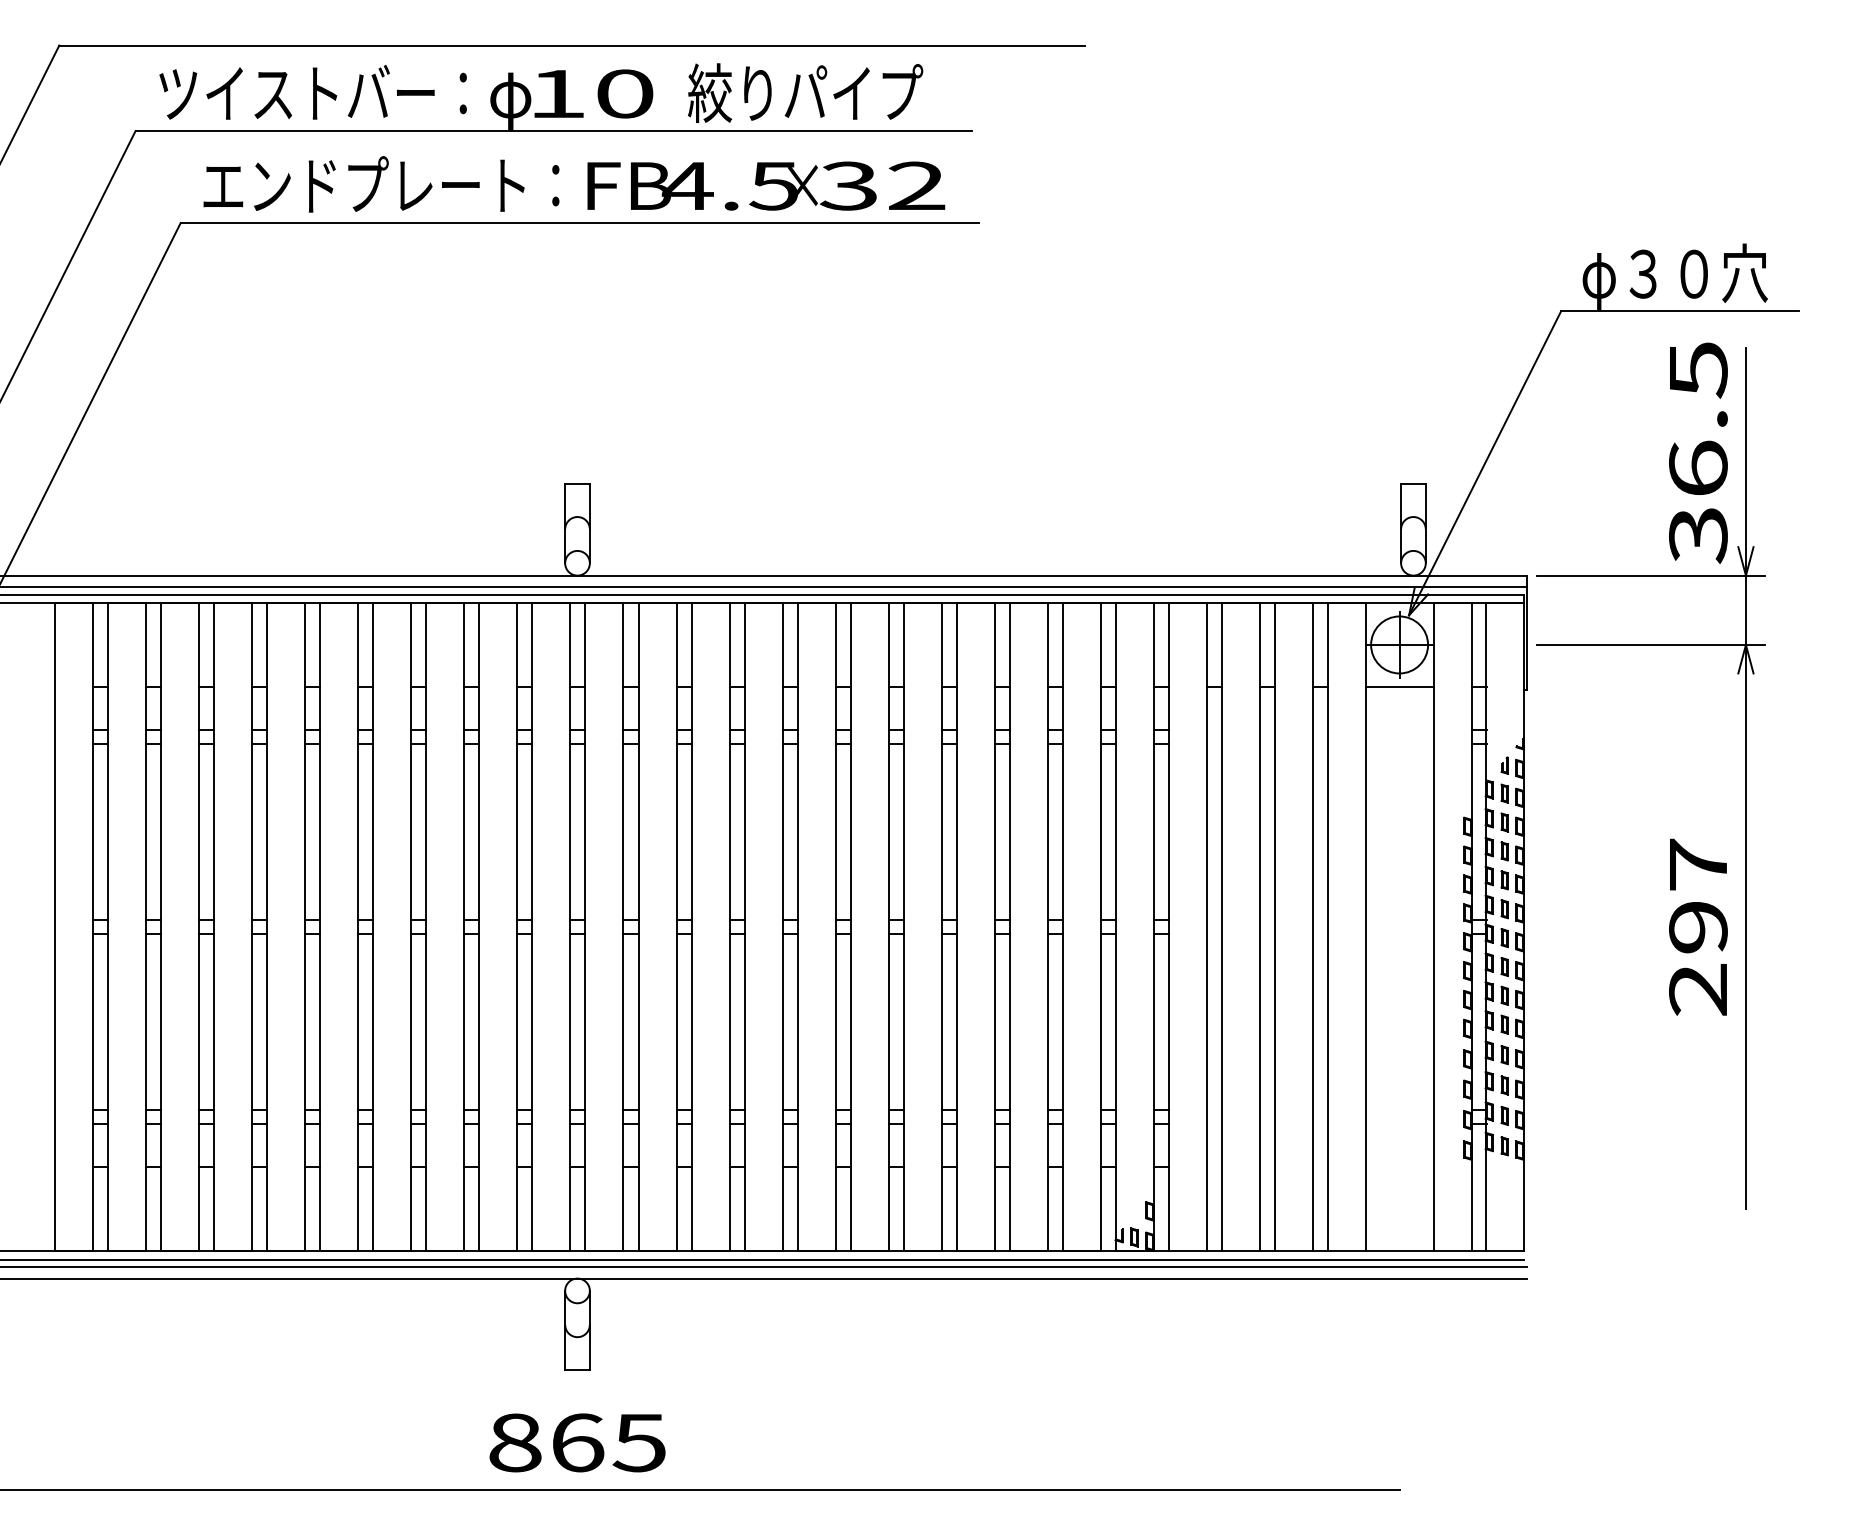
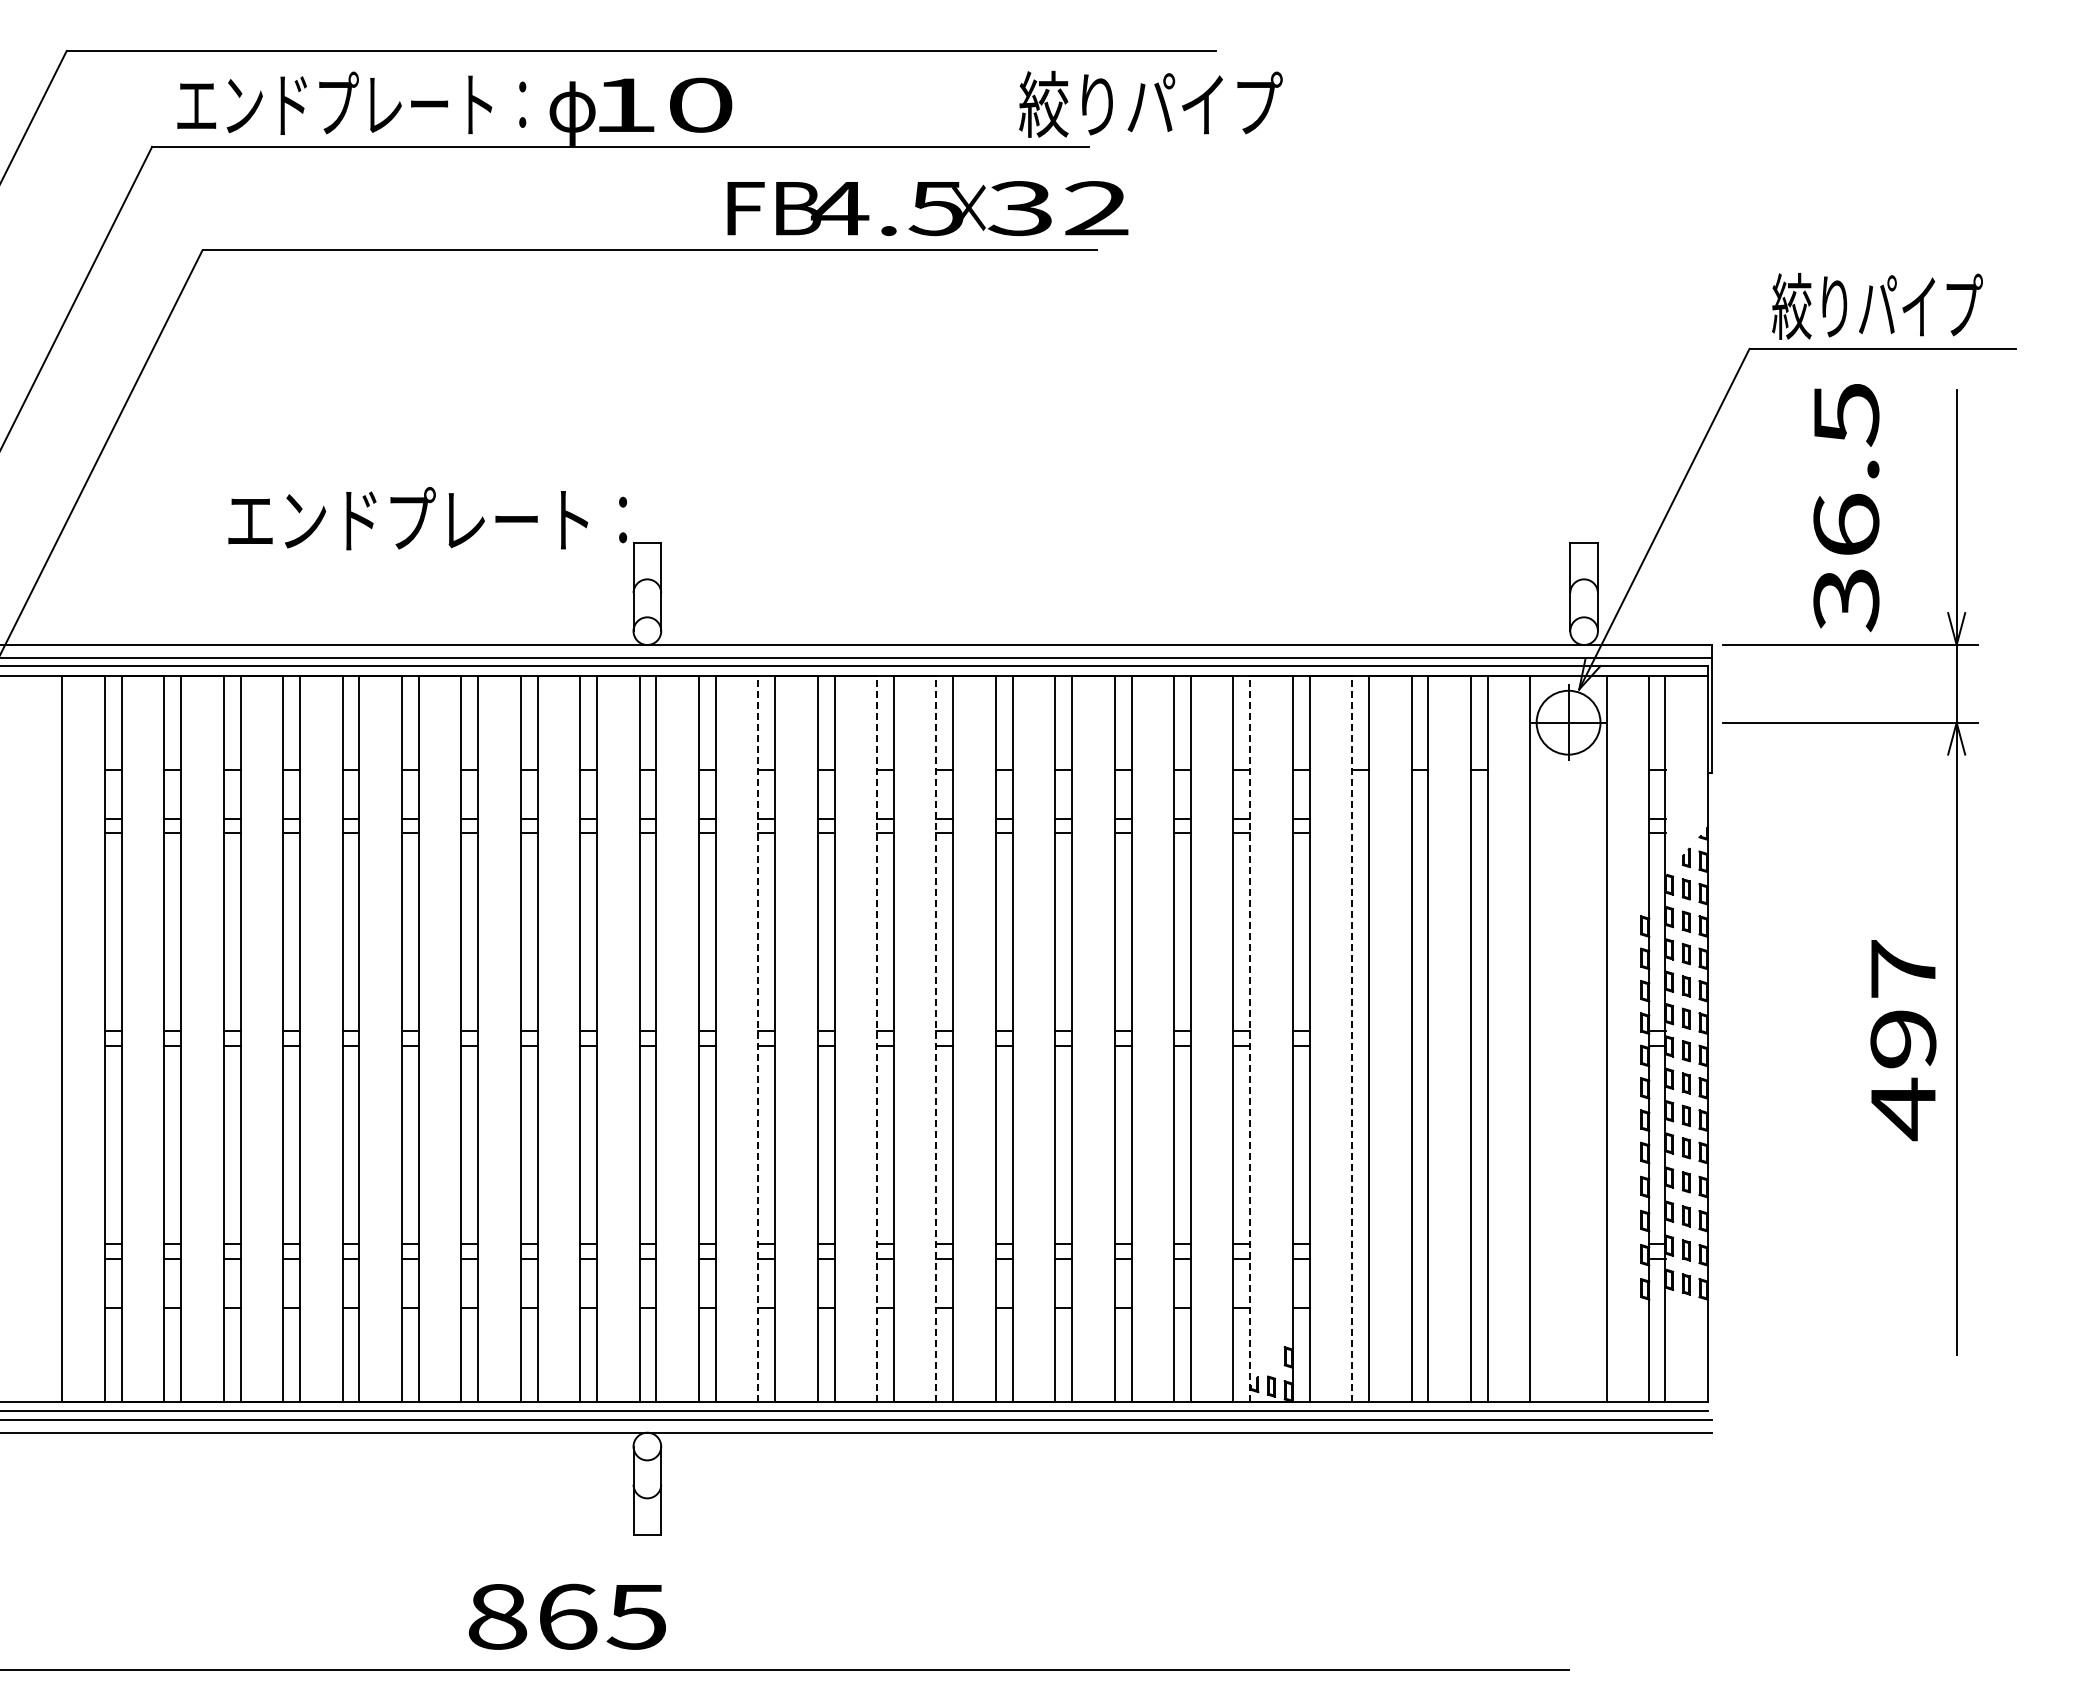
text: (313, 91) -> (351, 102), ツイストバー： -> エンドプレート：
text: (805, 92) -> (1150, 103), moved
text: (381, 184) -> (427, 518), moved
text: (765, 186) -> (927, 208), moved
text: (1675, 277) -> (1877, 310), φ３０穴 -> 絞りパイプ
text: (1698, 453) -> (1846, 508), moved
line: (1399, 686) -> (1568, 769), removed
line: (676, 926) -> (758, 1038), solid -> dashed
line: (782, 926) -> (877, 1038), solid -> dashed
line: (835, 926) -> (936, 1038), solid -> dashed
line: (1115, 926) -> (1250, 1038), solid -> dashed
line: (1206, 926) -> (1352, 1038), solid -> dashed
text: (1697, 990) -> (1902, 1109), 297 -> 497
text: (576, 1442) -> (566, 1616), moved

